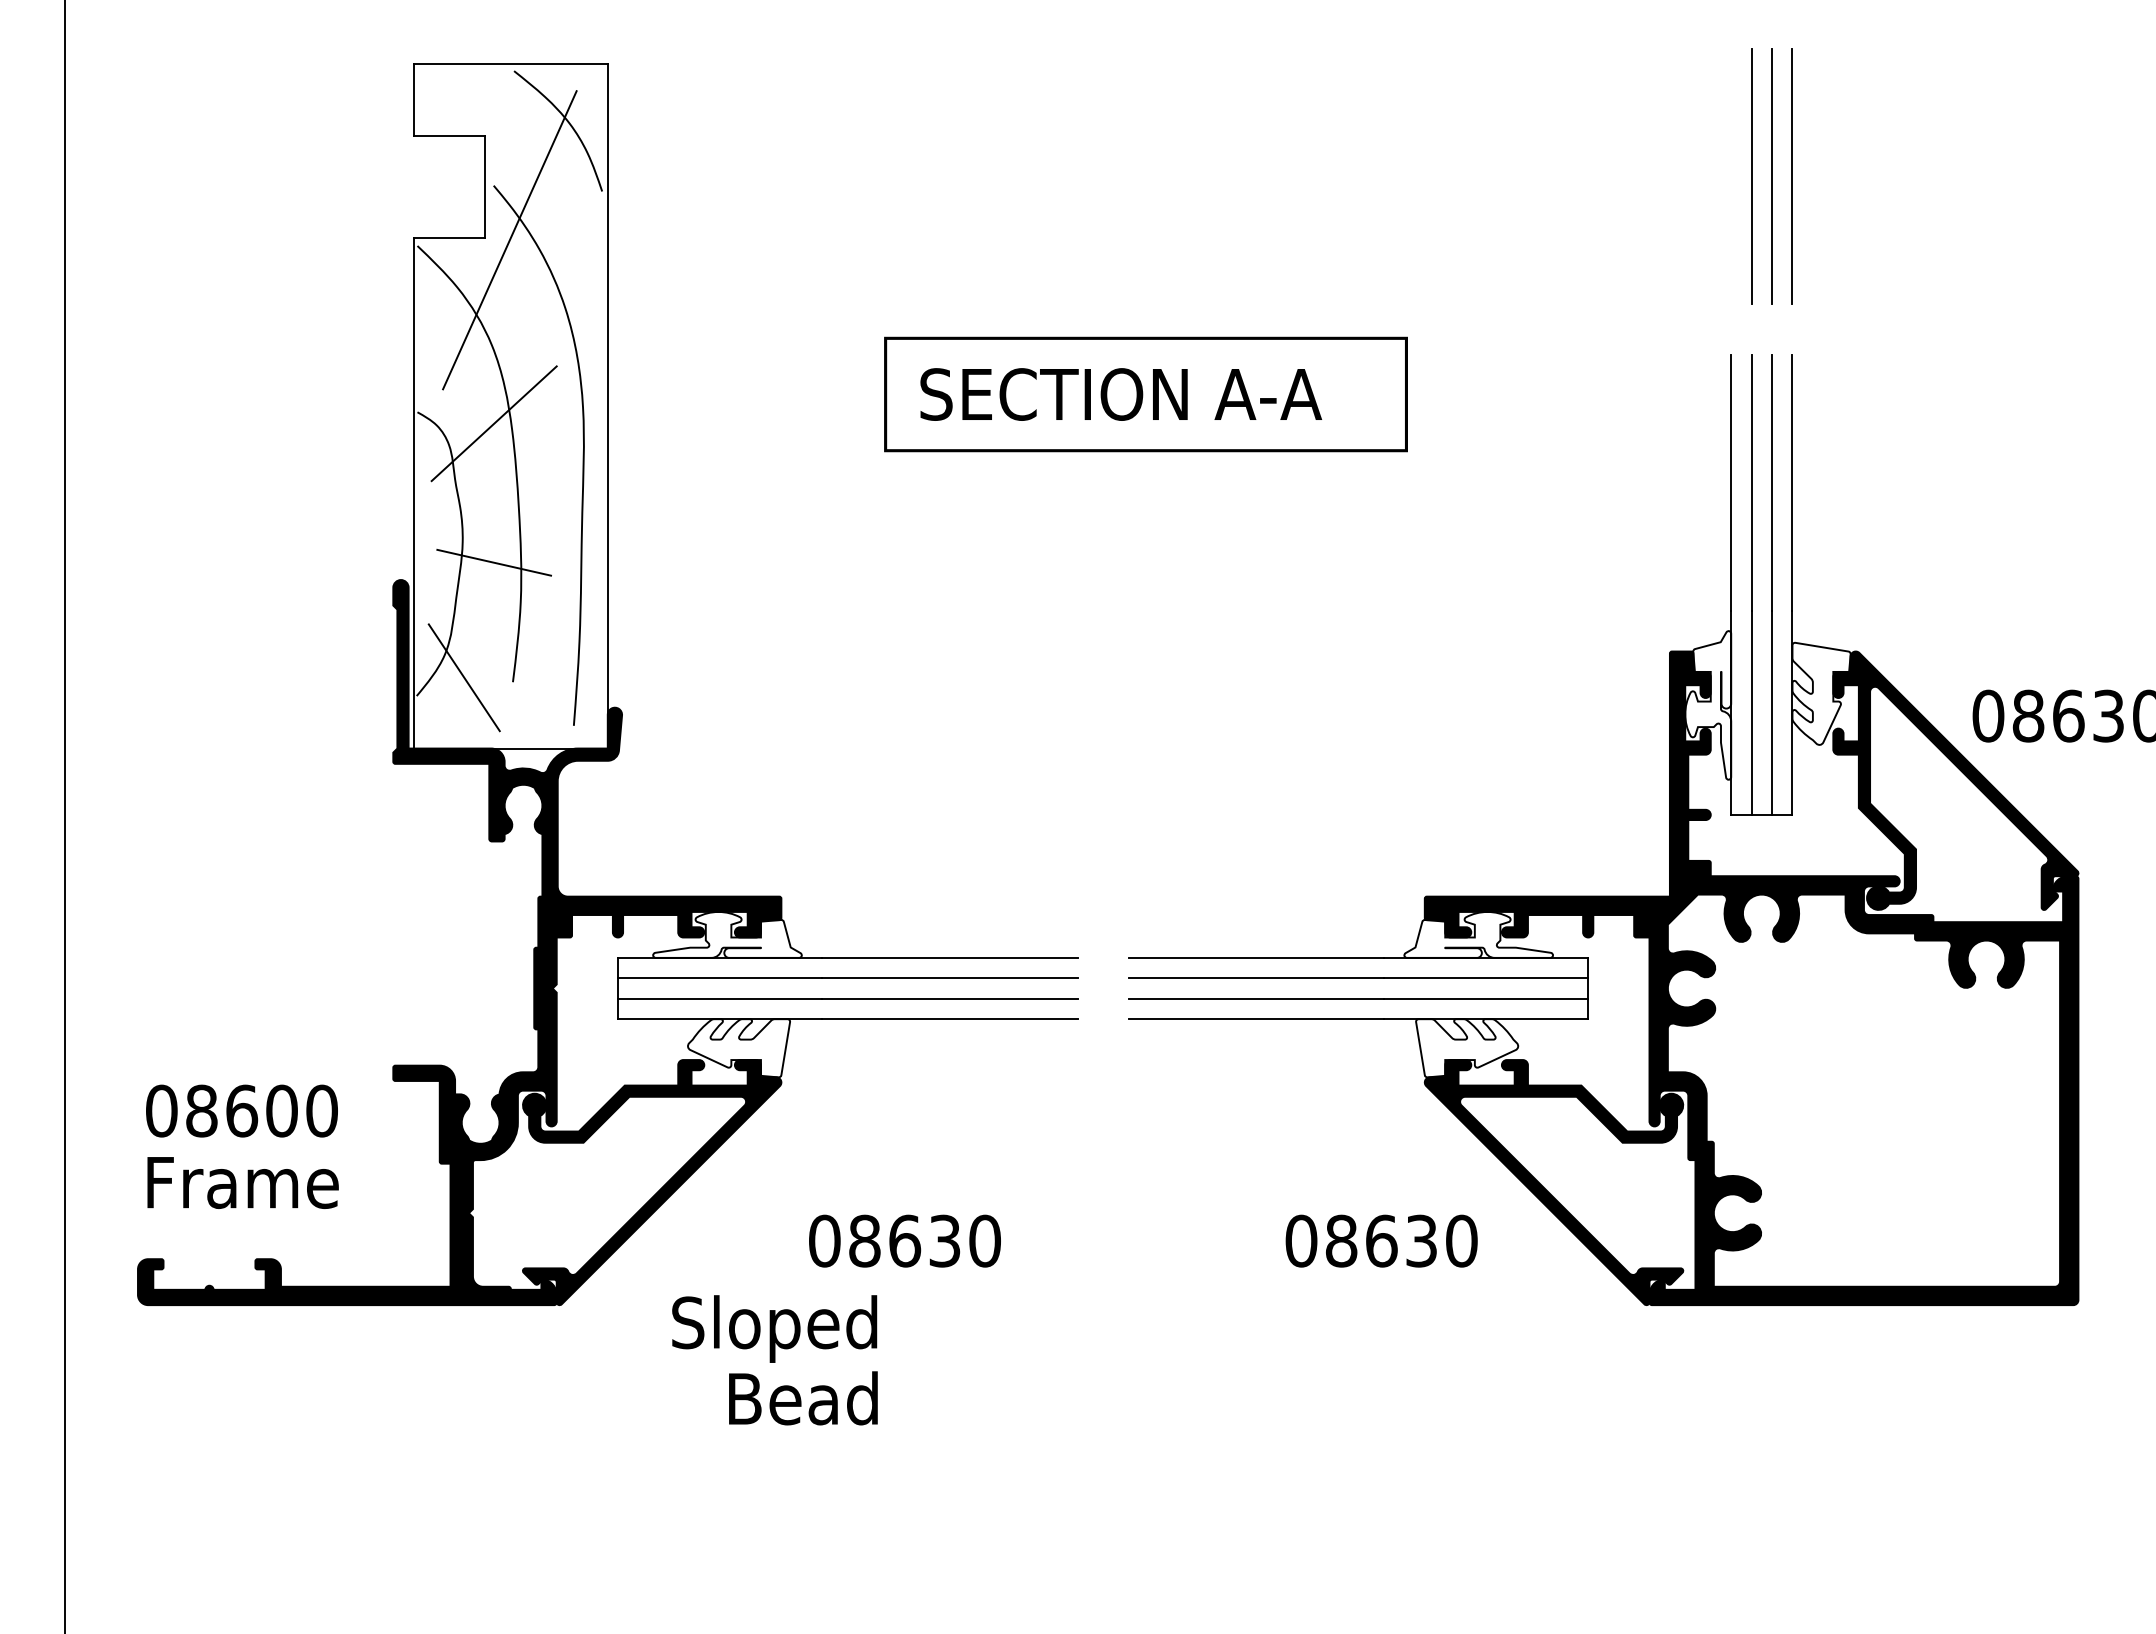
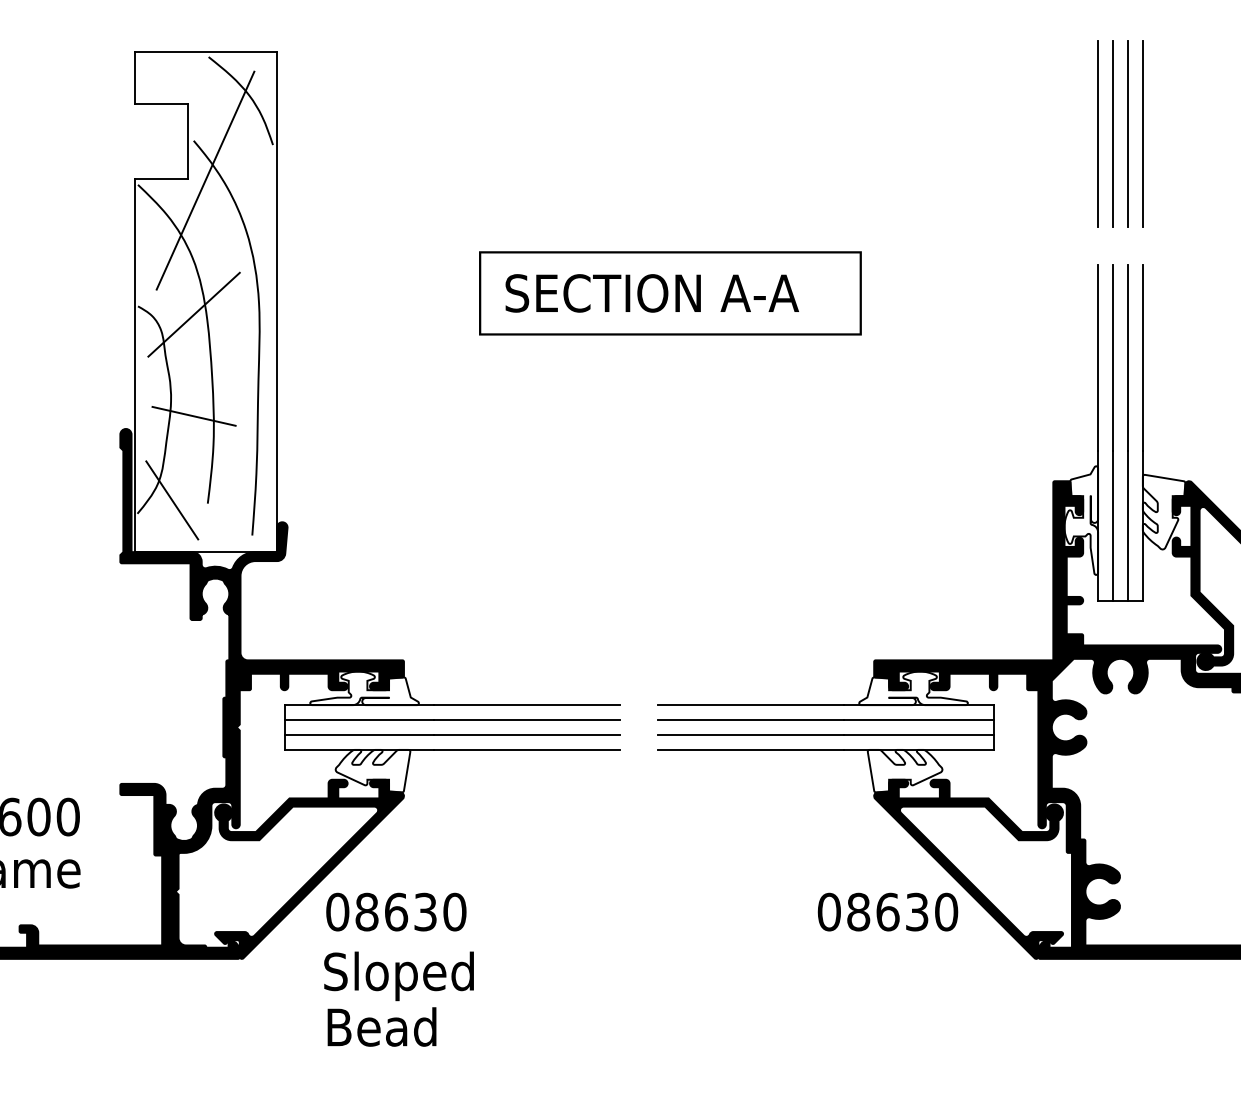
line: (1731, 176) -> (1098, 134), added
text: (904, 1240) -> (396, 911), moved
text: (1381, 1240) -> (887, 911), moved
text: (803, 1398) -> (382, 1027), moved

